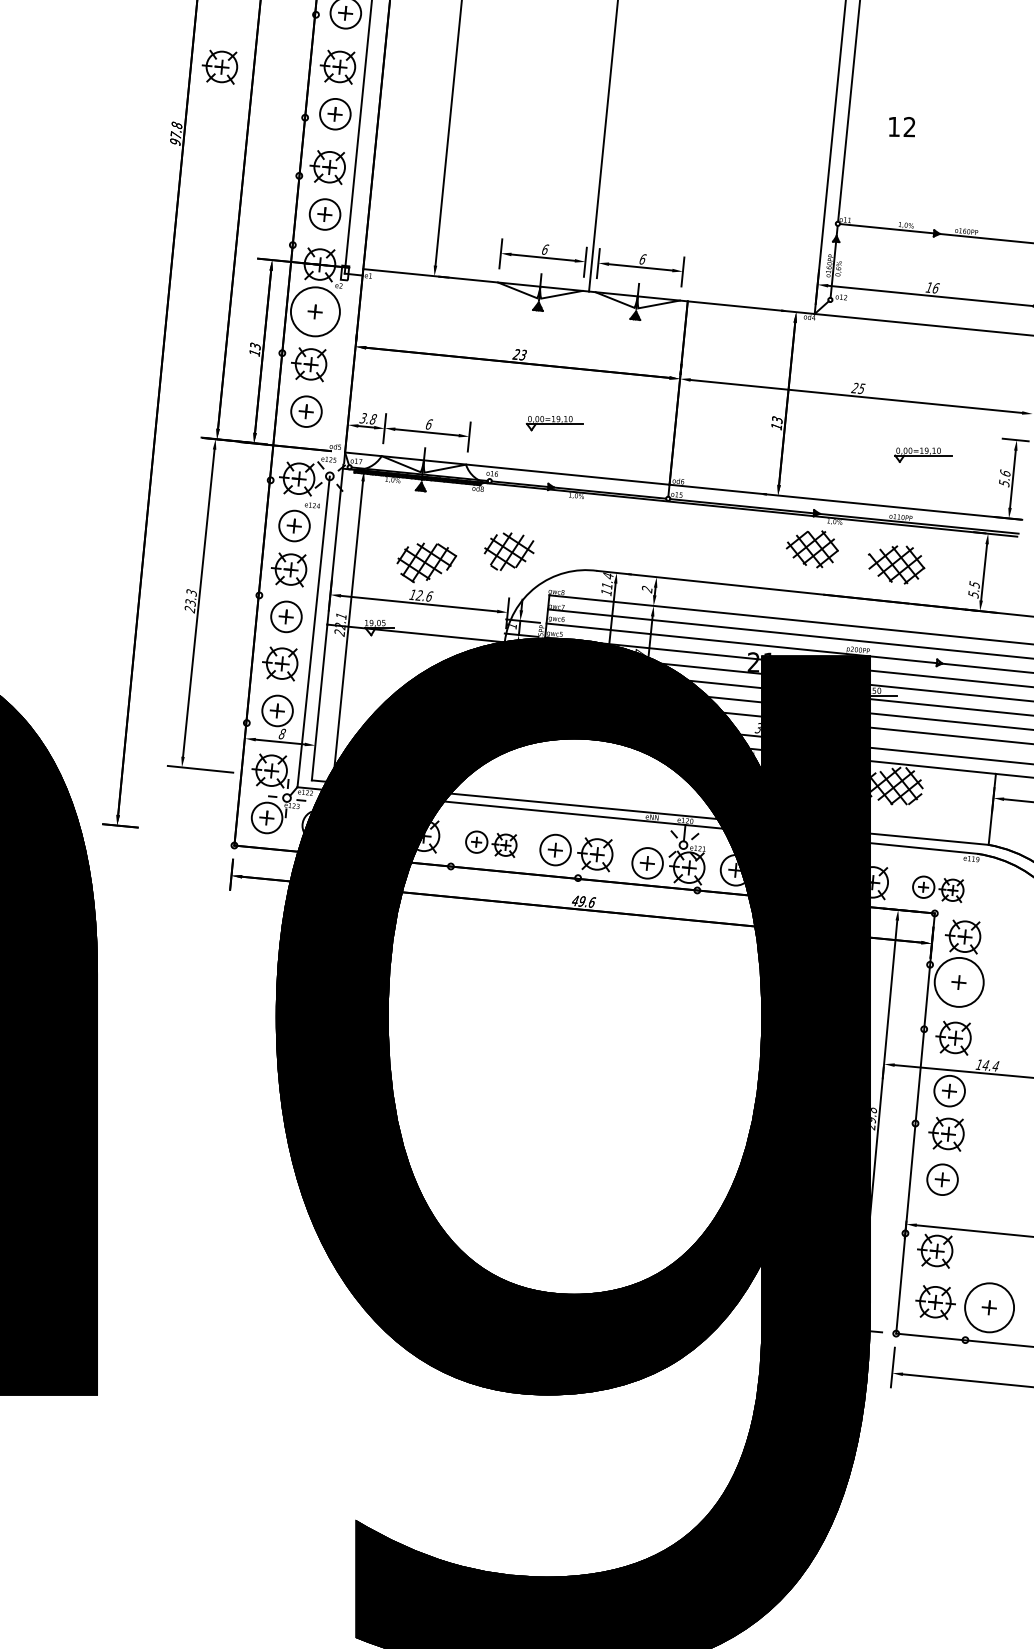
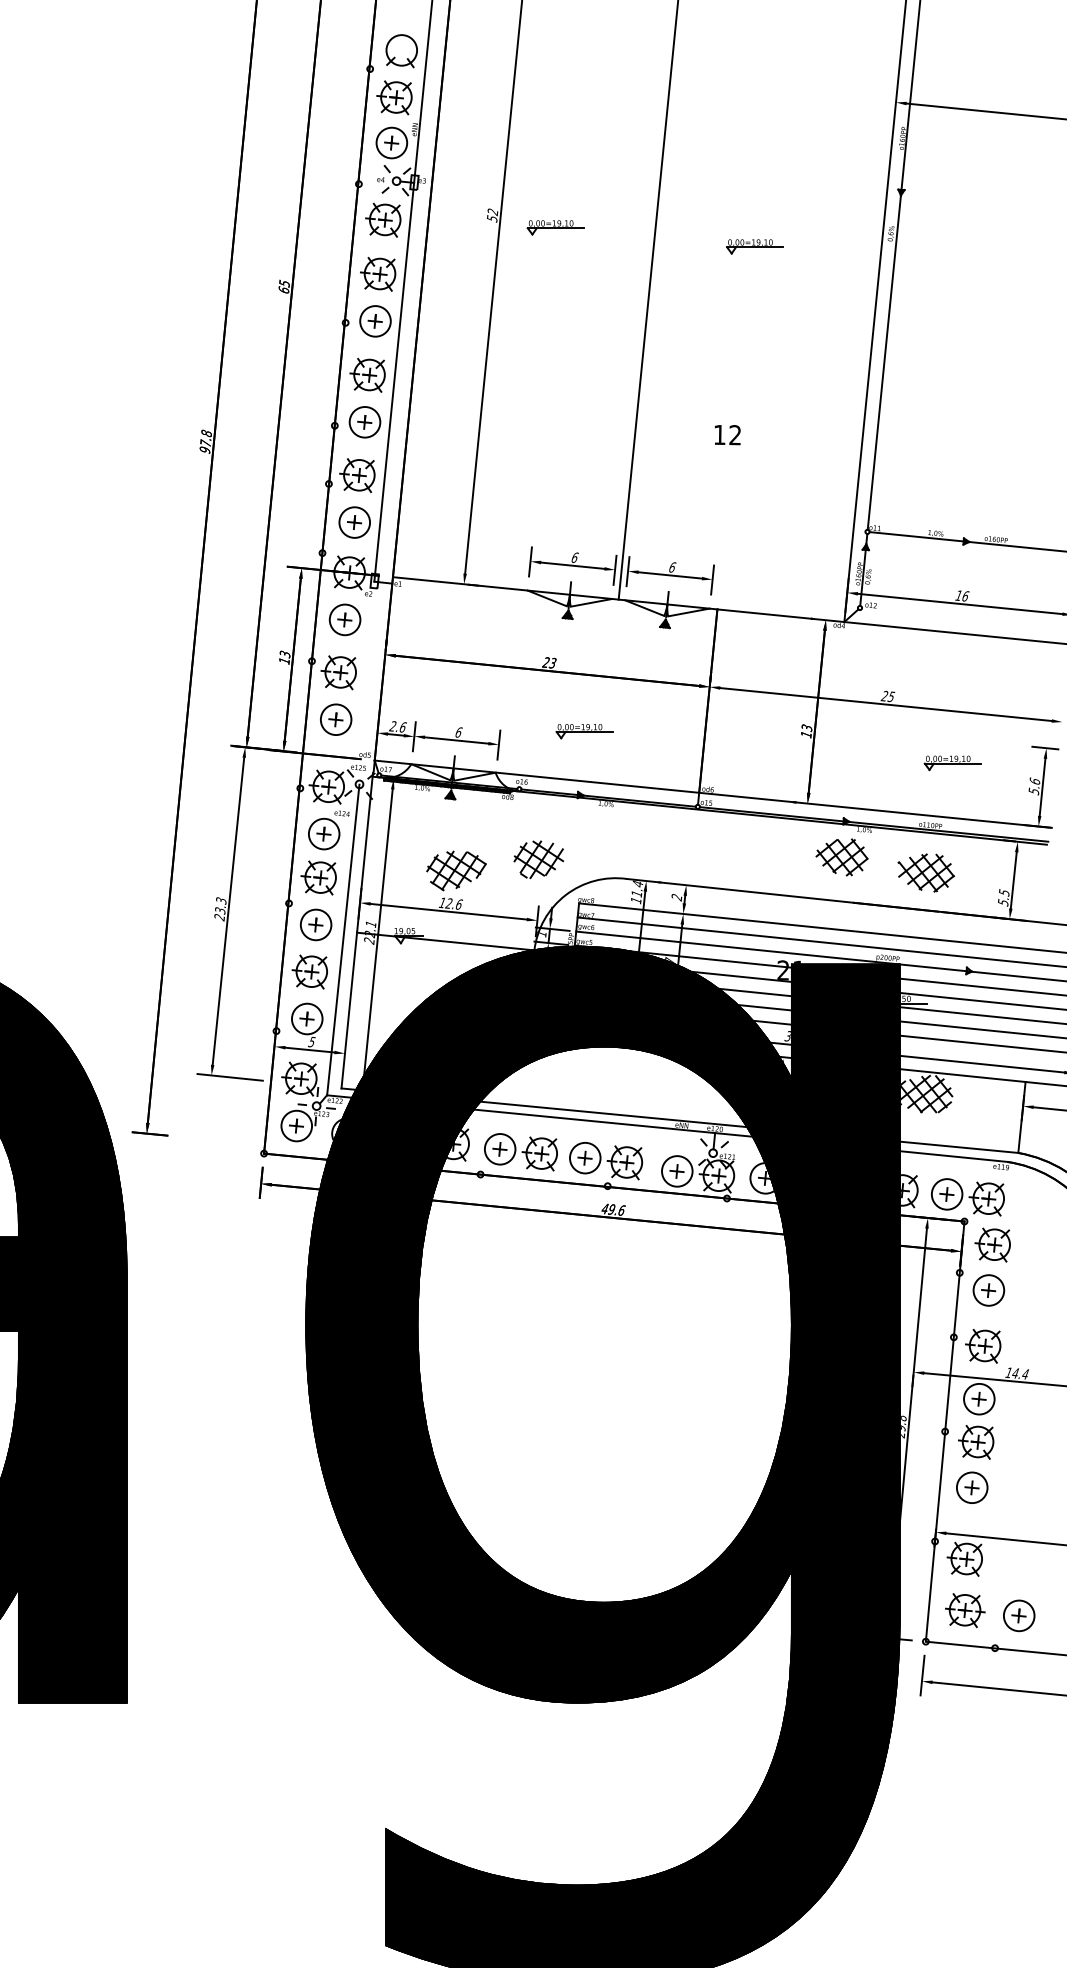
part: (219, 66) -> (249, 374), removed
text: (901, 127) -> (727, 435), moved
circle: (314, 311) -> (344, 619), size x0.62
text: (367, 419) -> (397, 727), 3.8 -> 2.6
text: (281, 733) -> (311, 1041), 8 -> 5
part: (490, 844) -> (520, 1152), size x1.43
part: (937, 889) -> (967, 1197), size x1.43
circle: (958, 982) -> (988, 1290), size x0.62
circle: (988, 1307) -> (1018, 1615), size x0.62

